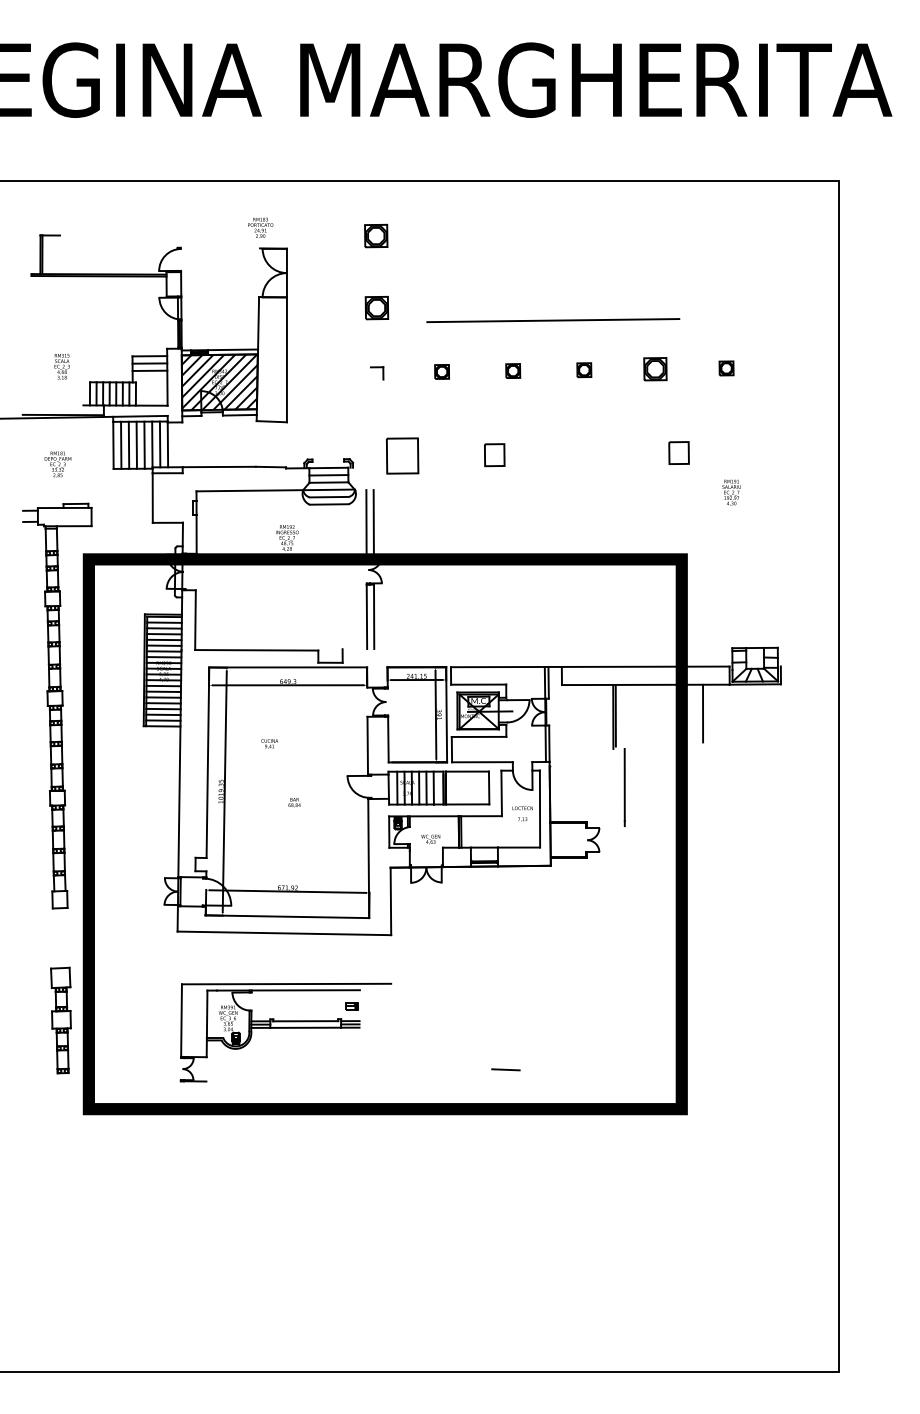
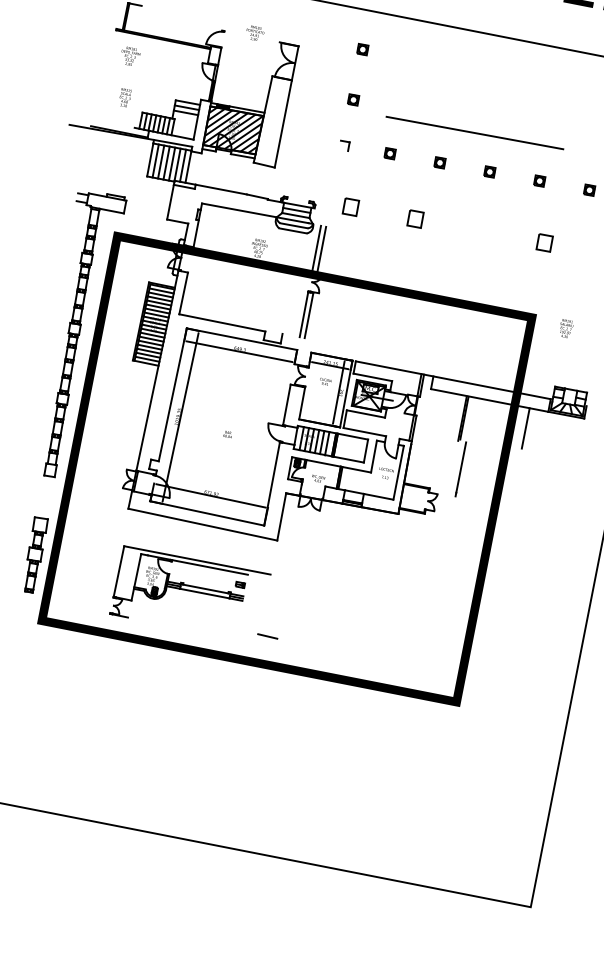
text: (260, 227) -> (255, 33), moved
part: (376, 235) -> (363, 49), size x0.62
part: (377, 307) -> (353, 99), size x0.62
part: (655, 369) -> (539, 181), size x0.62
part: (402, 456) -> (350, 207), size x0.62
text: (57, 464) -> (129, 56), moved
text: (731, 492) -> (565, 328), moved
text: (269, 743) -> (325, 381), moved
line: (505, 1069) -> (267, 636), moved

